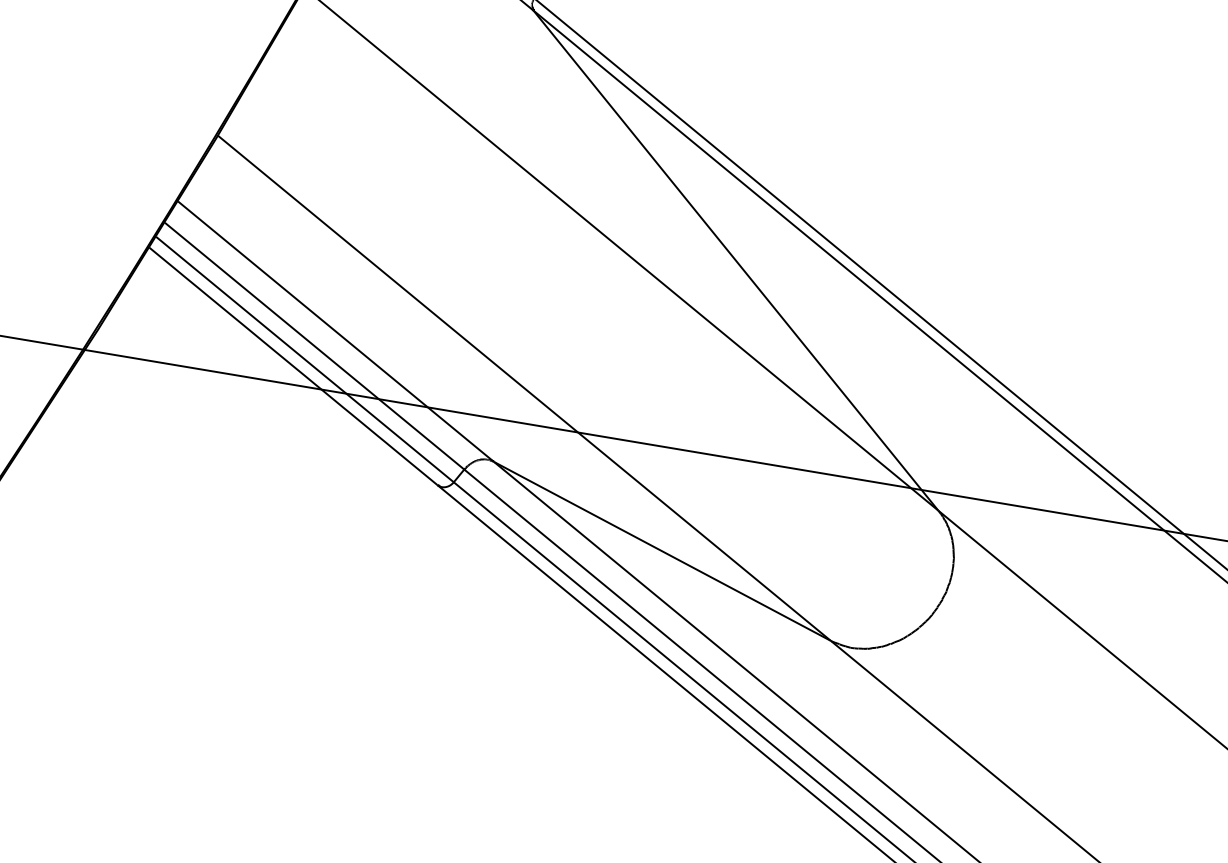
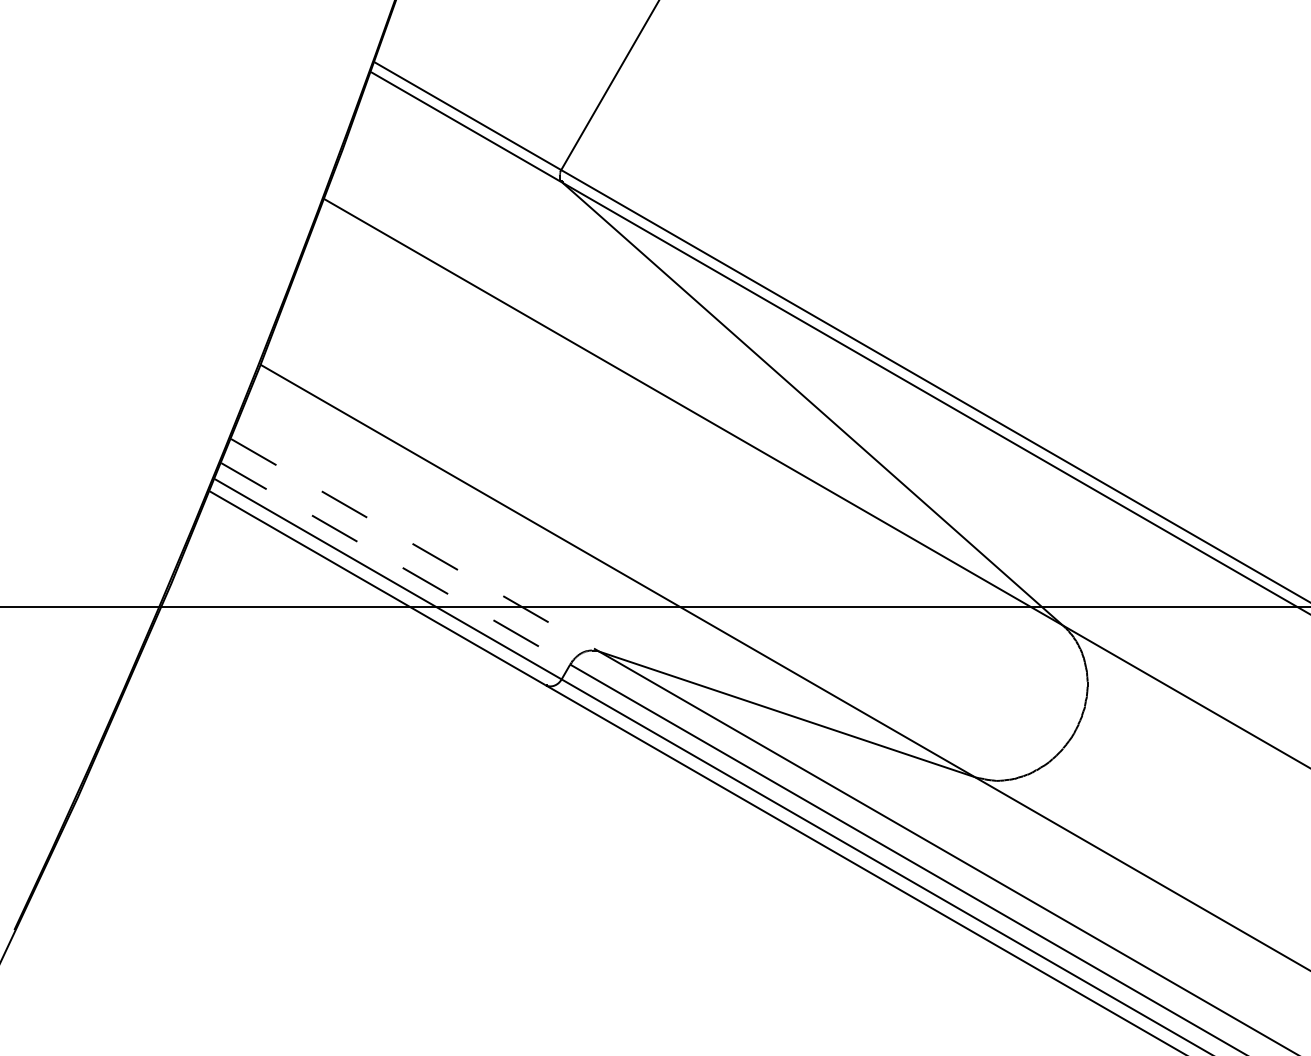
line: (336, 331) -> (415, 545), solid -> dashed
line: (315, 346) -> (396, 564), solid -> dashed

